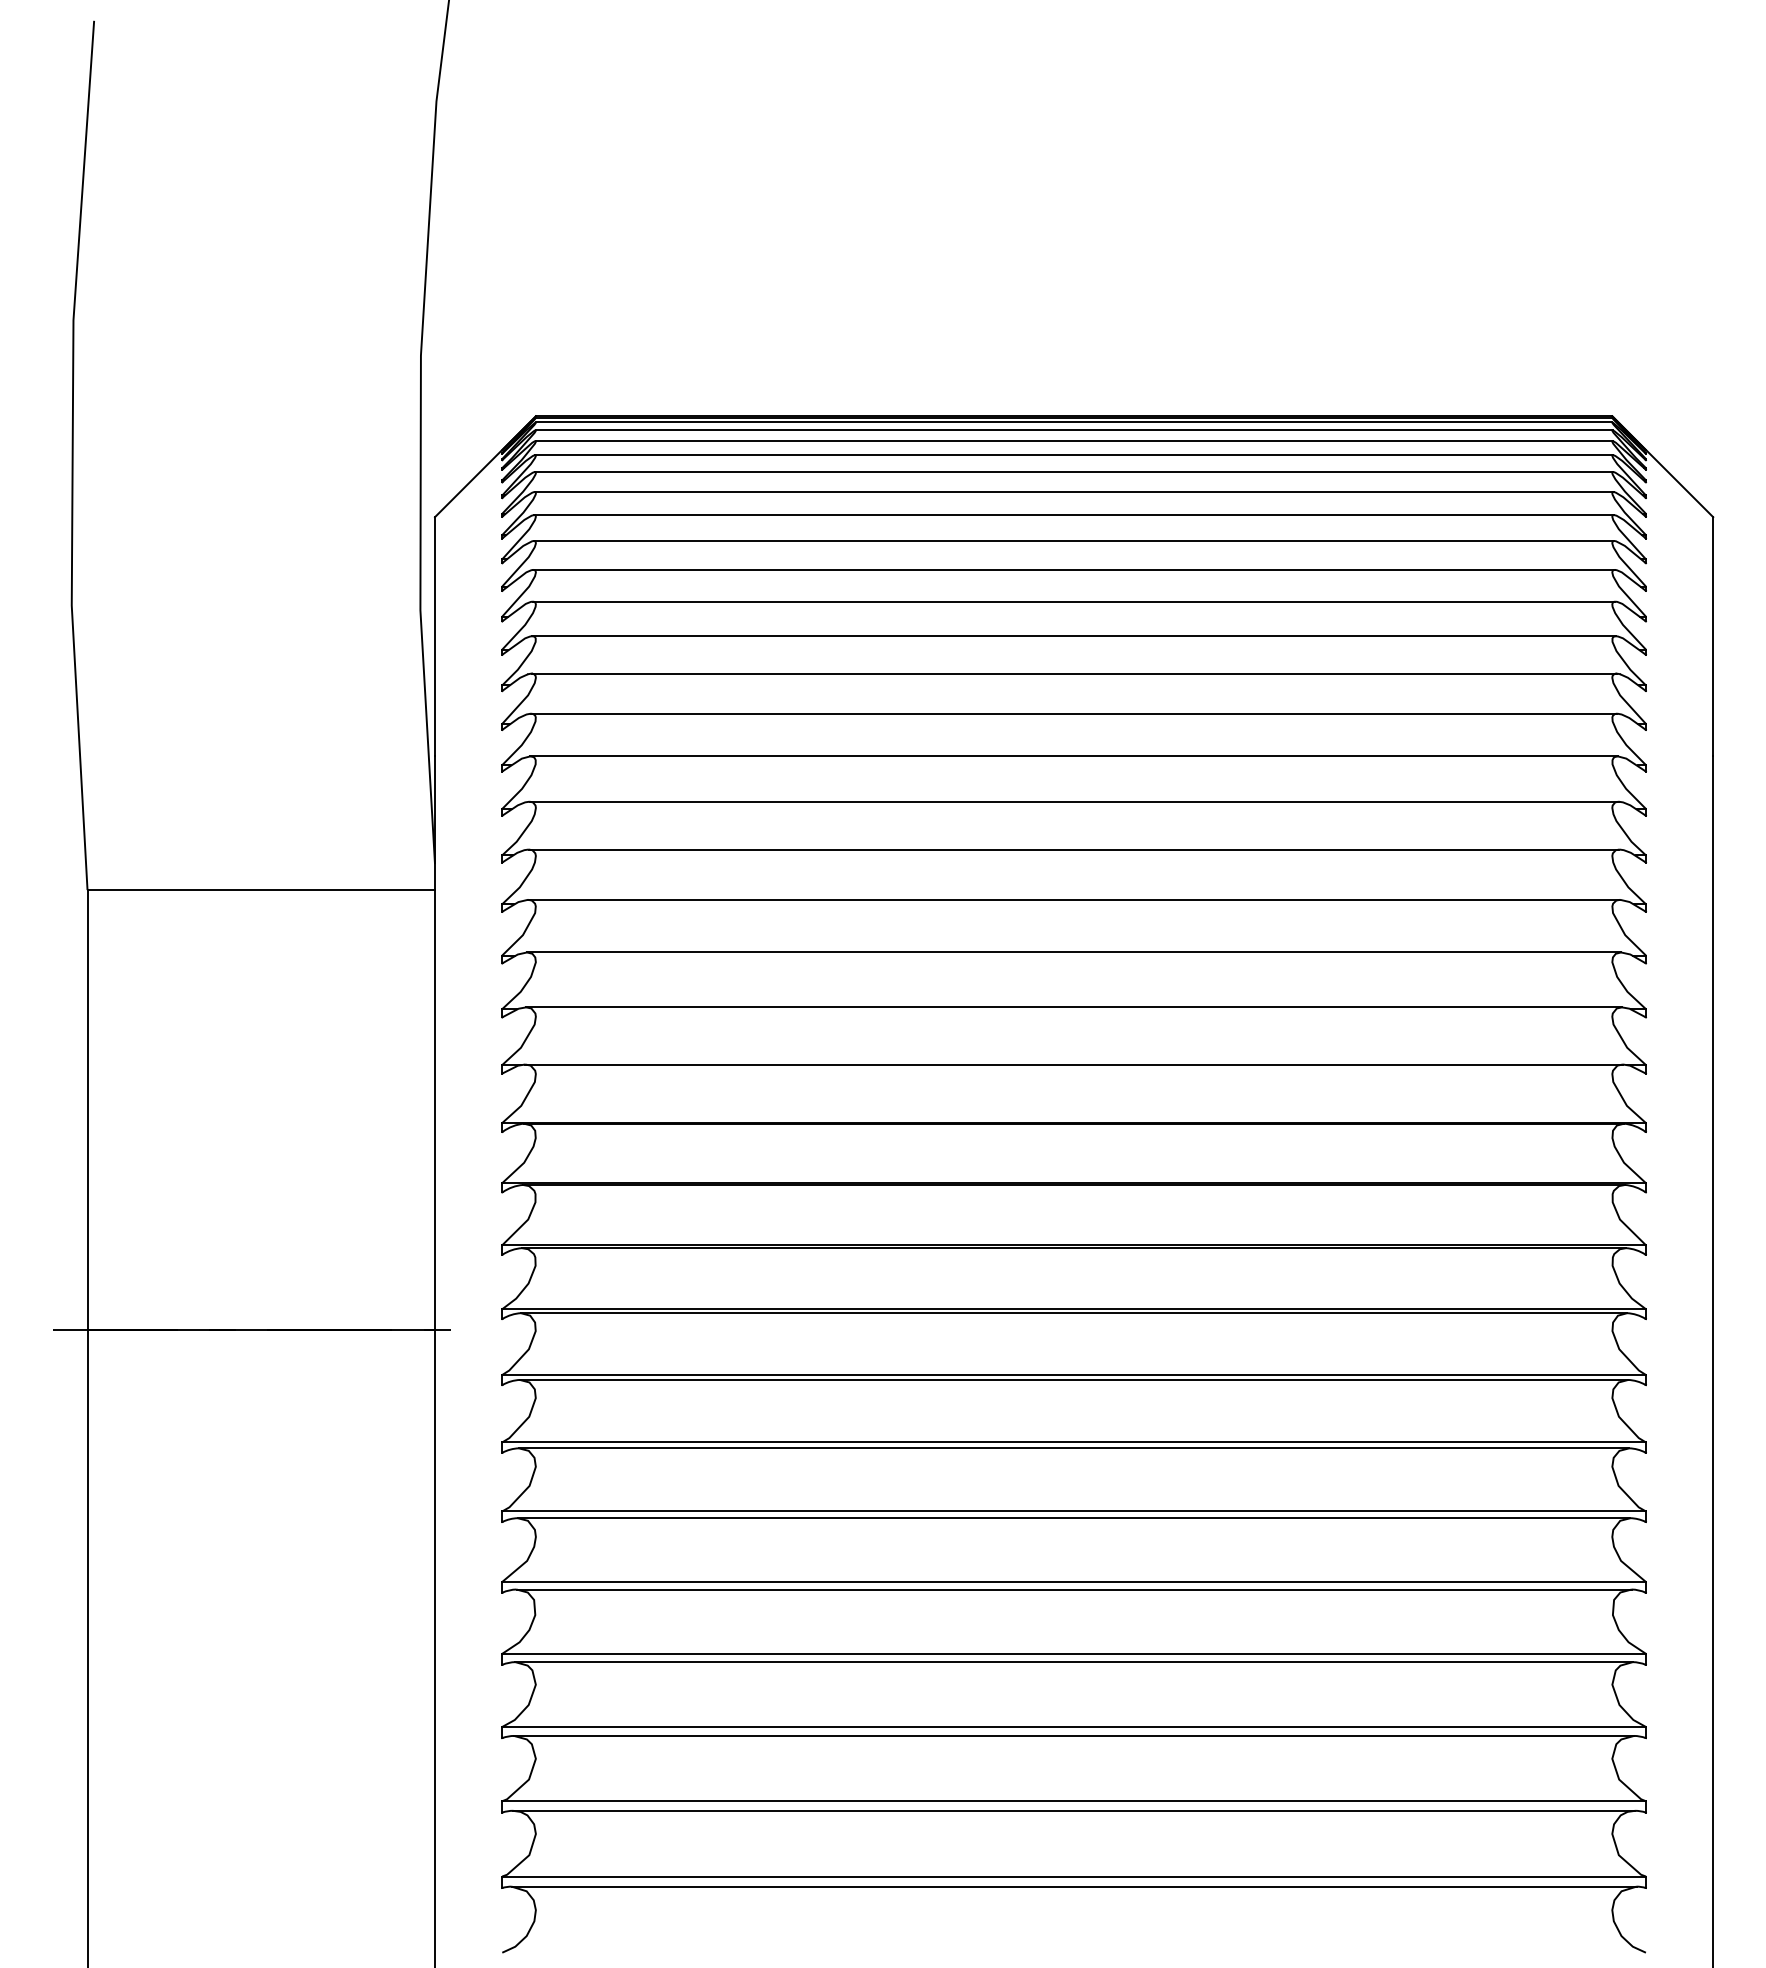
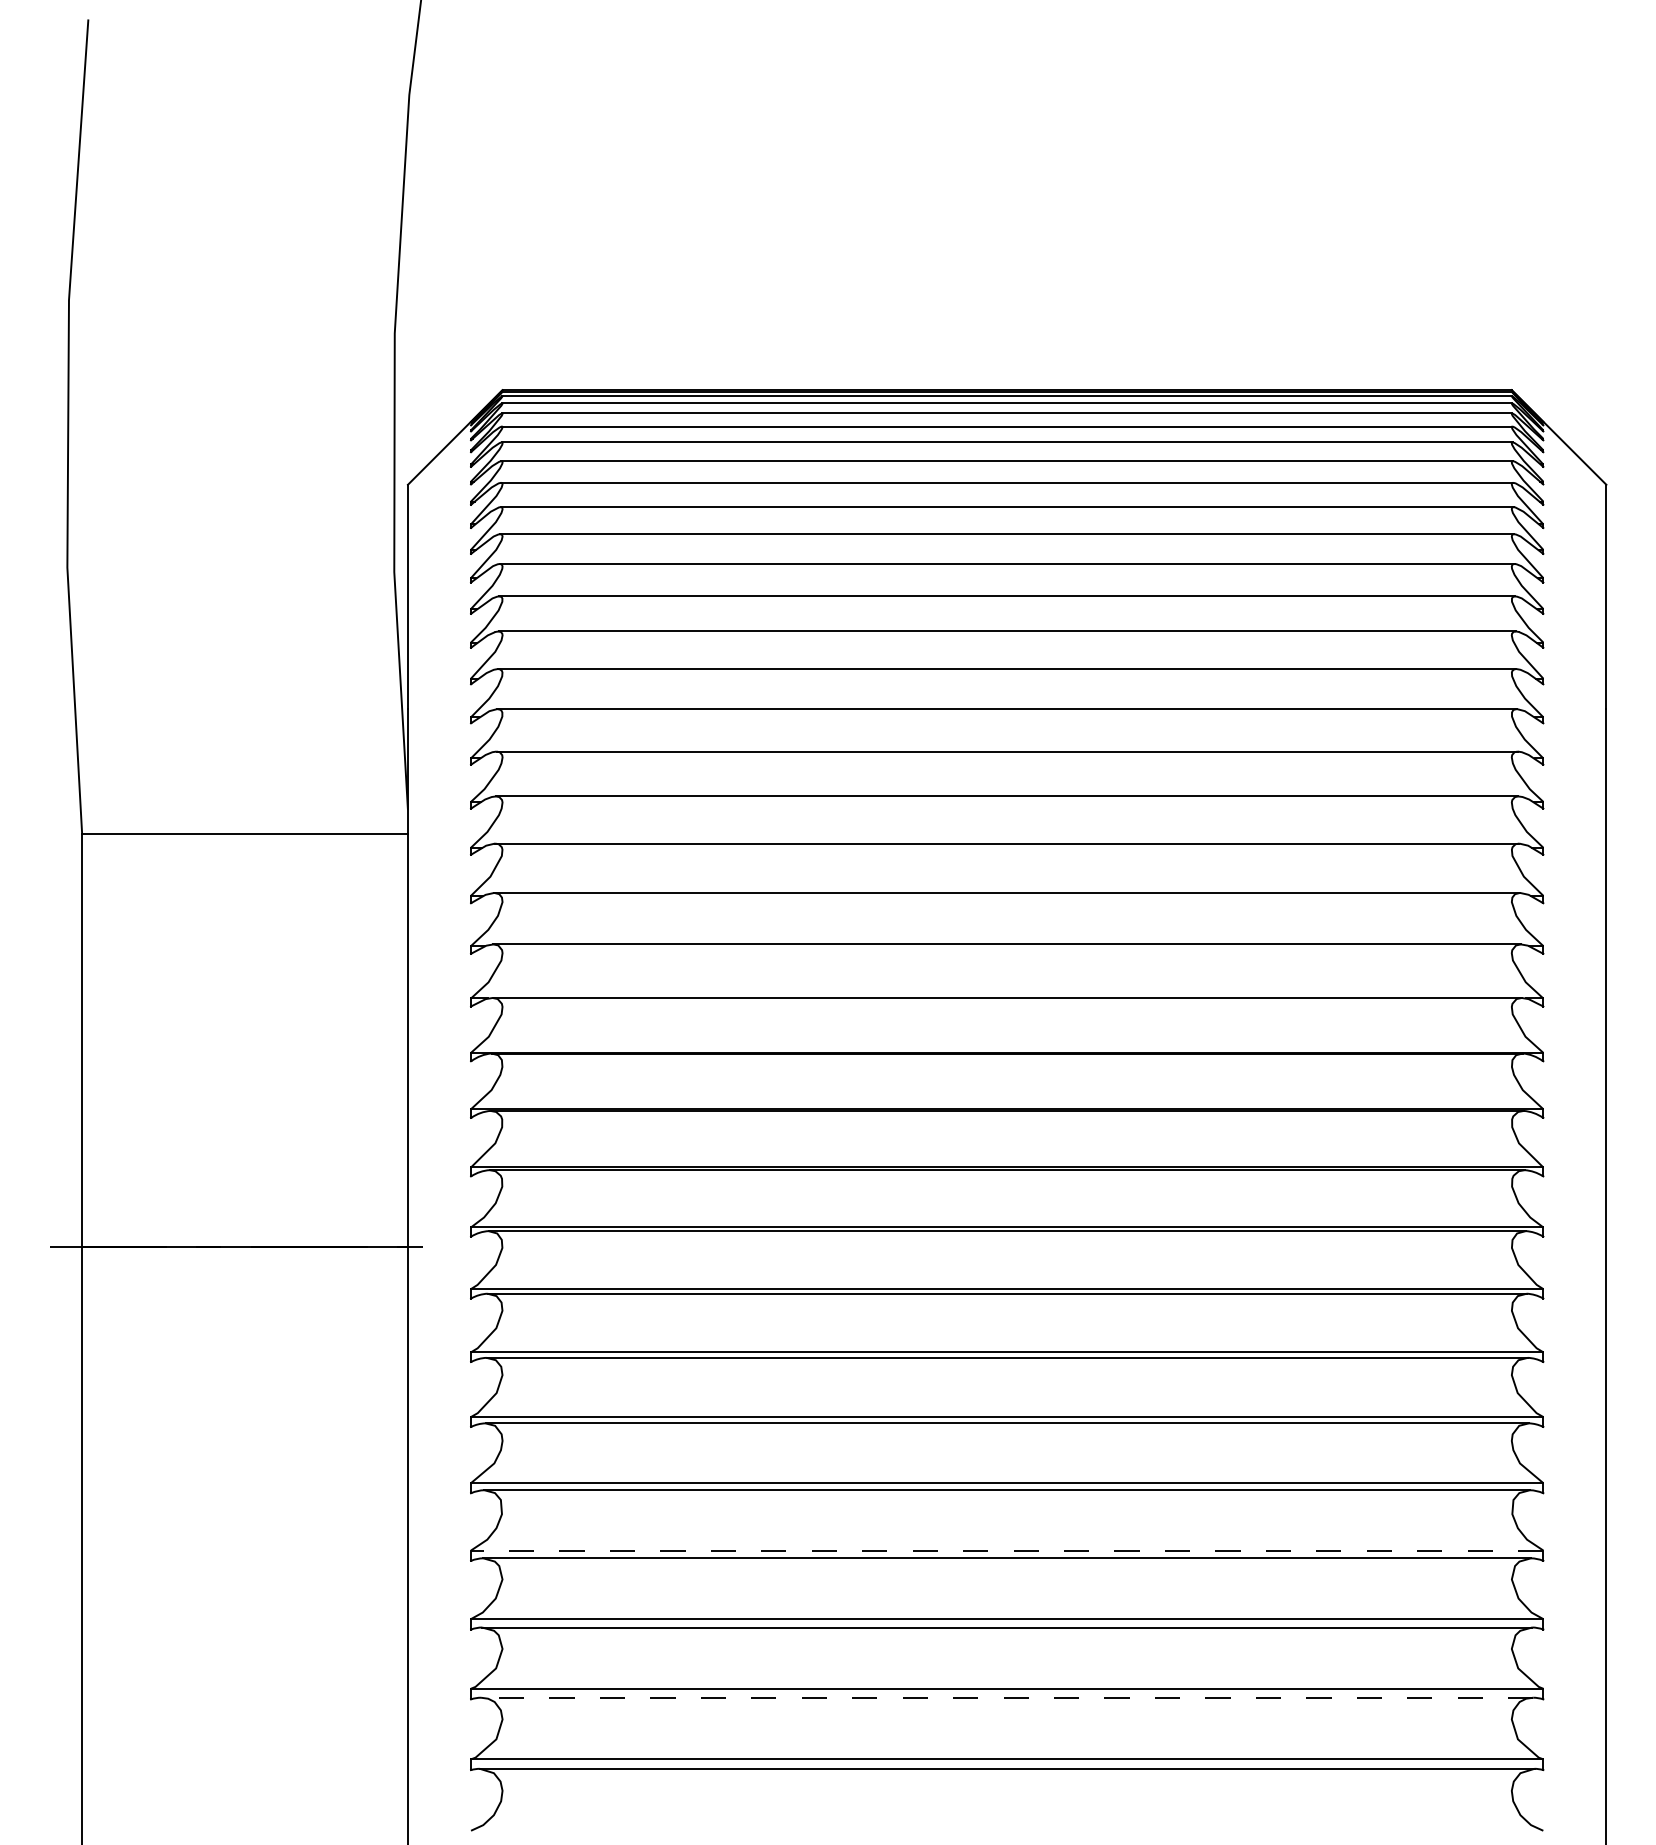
line: (1074, 1653) -> (1007, 1550), solid -> dashed
line: (1073, 1810) -> (1006, 1697), solid -> dashed

